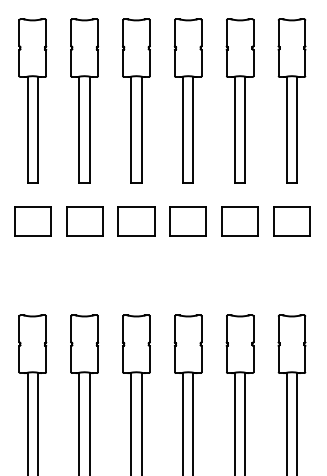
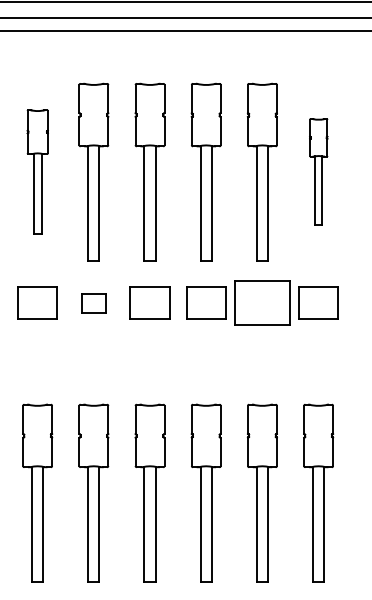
part: (32, 100) -> (37, 171), size x0.7
part: (291, 100) -> (318, 171), size x0.6
part: (84, 221) -> (93, 302), size x0.6
part: (240, 221) -> (262, 302), size x1.4

